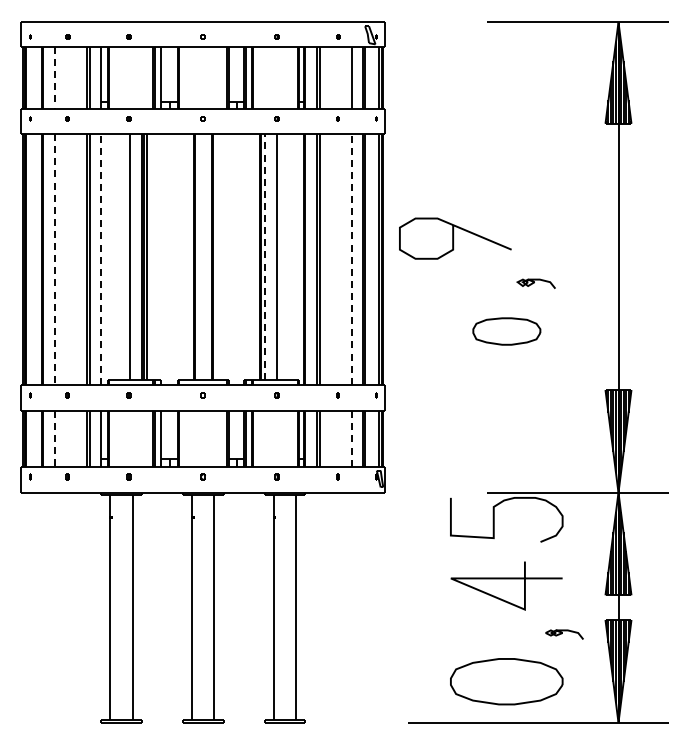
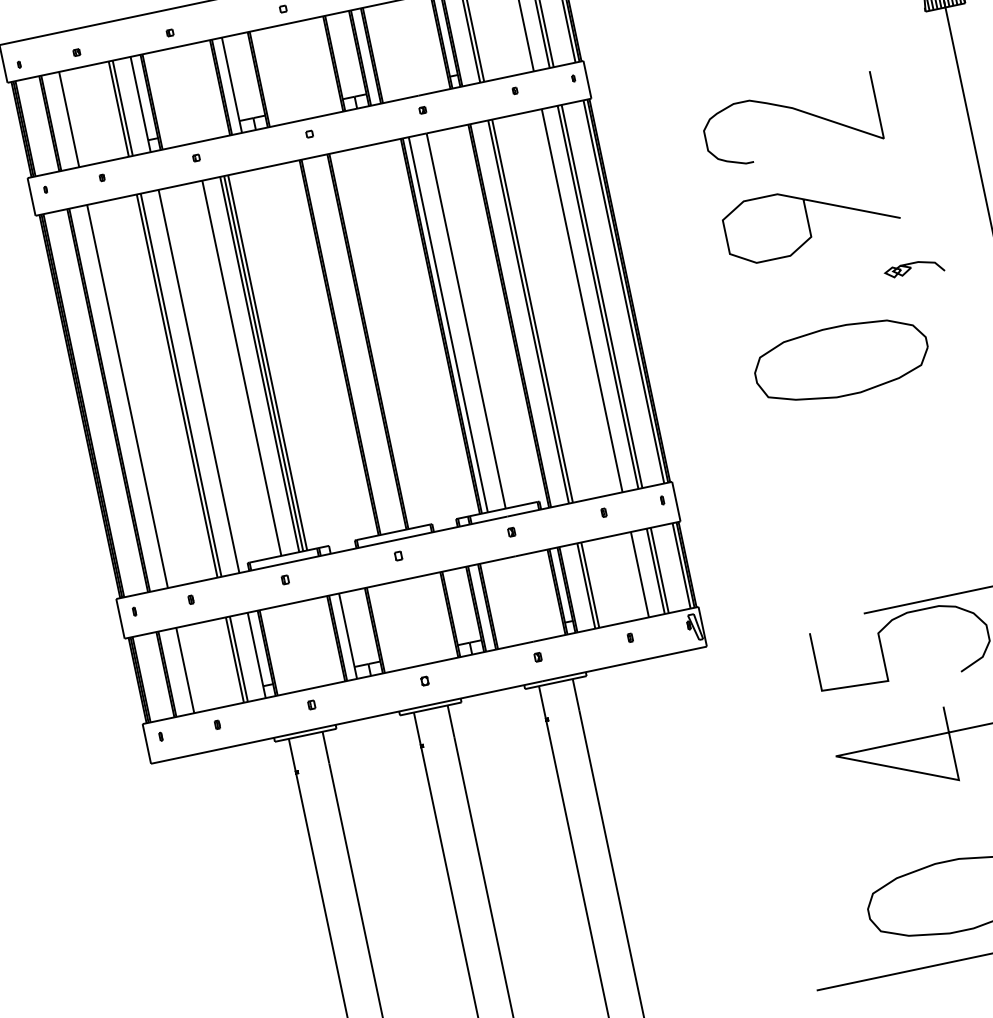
line: (54, 78) -> (69, 120), dashed -> solid
curve: (510, 168) -> (794, 110), added
curve: (454, 238) -> (809, 219), moved
line: (265, 256) -> (448, 324), dashed -> solid
line: (101, 258) -> (198, 379), dashed -> solid
line: (352, 258) -> (582, 299), dashed -> solid
line: (54, 259) -> (127, 396), dashed -> solid
part: (535, 283) -> (912, 269), moved
part: (506, 331) -> (841, 361), size x1.67
line: (54, 438) -> (185, 670), dashed -> solid
line: (352, 438) -> (640, 574), dashed -> solid

